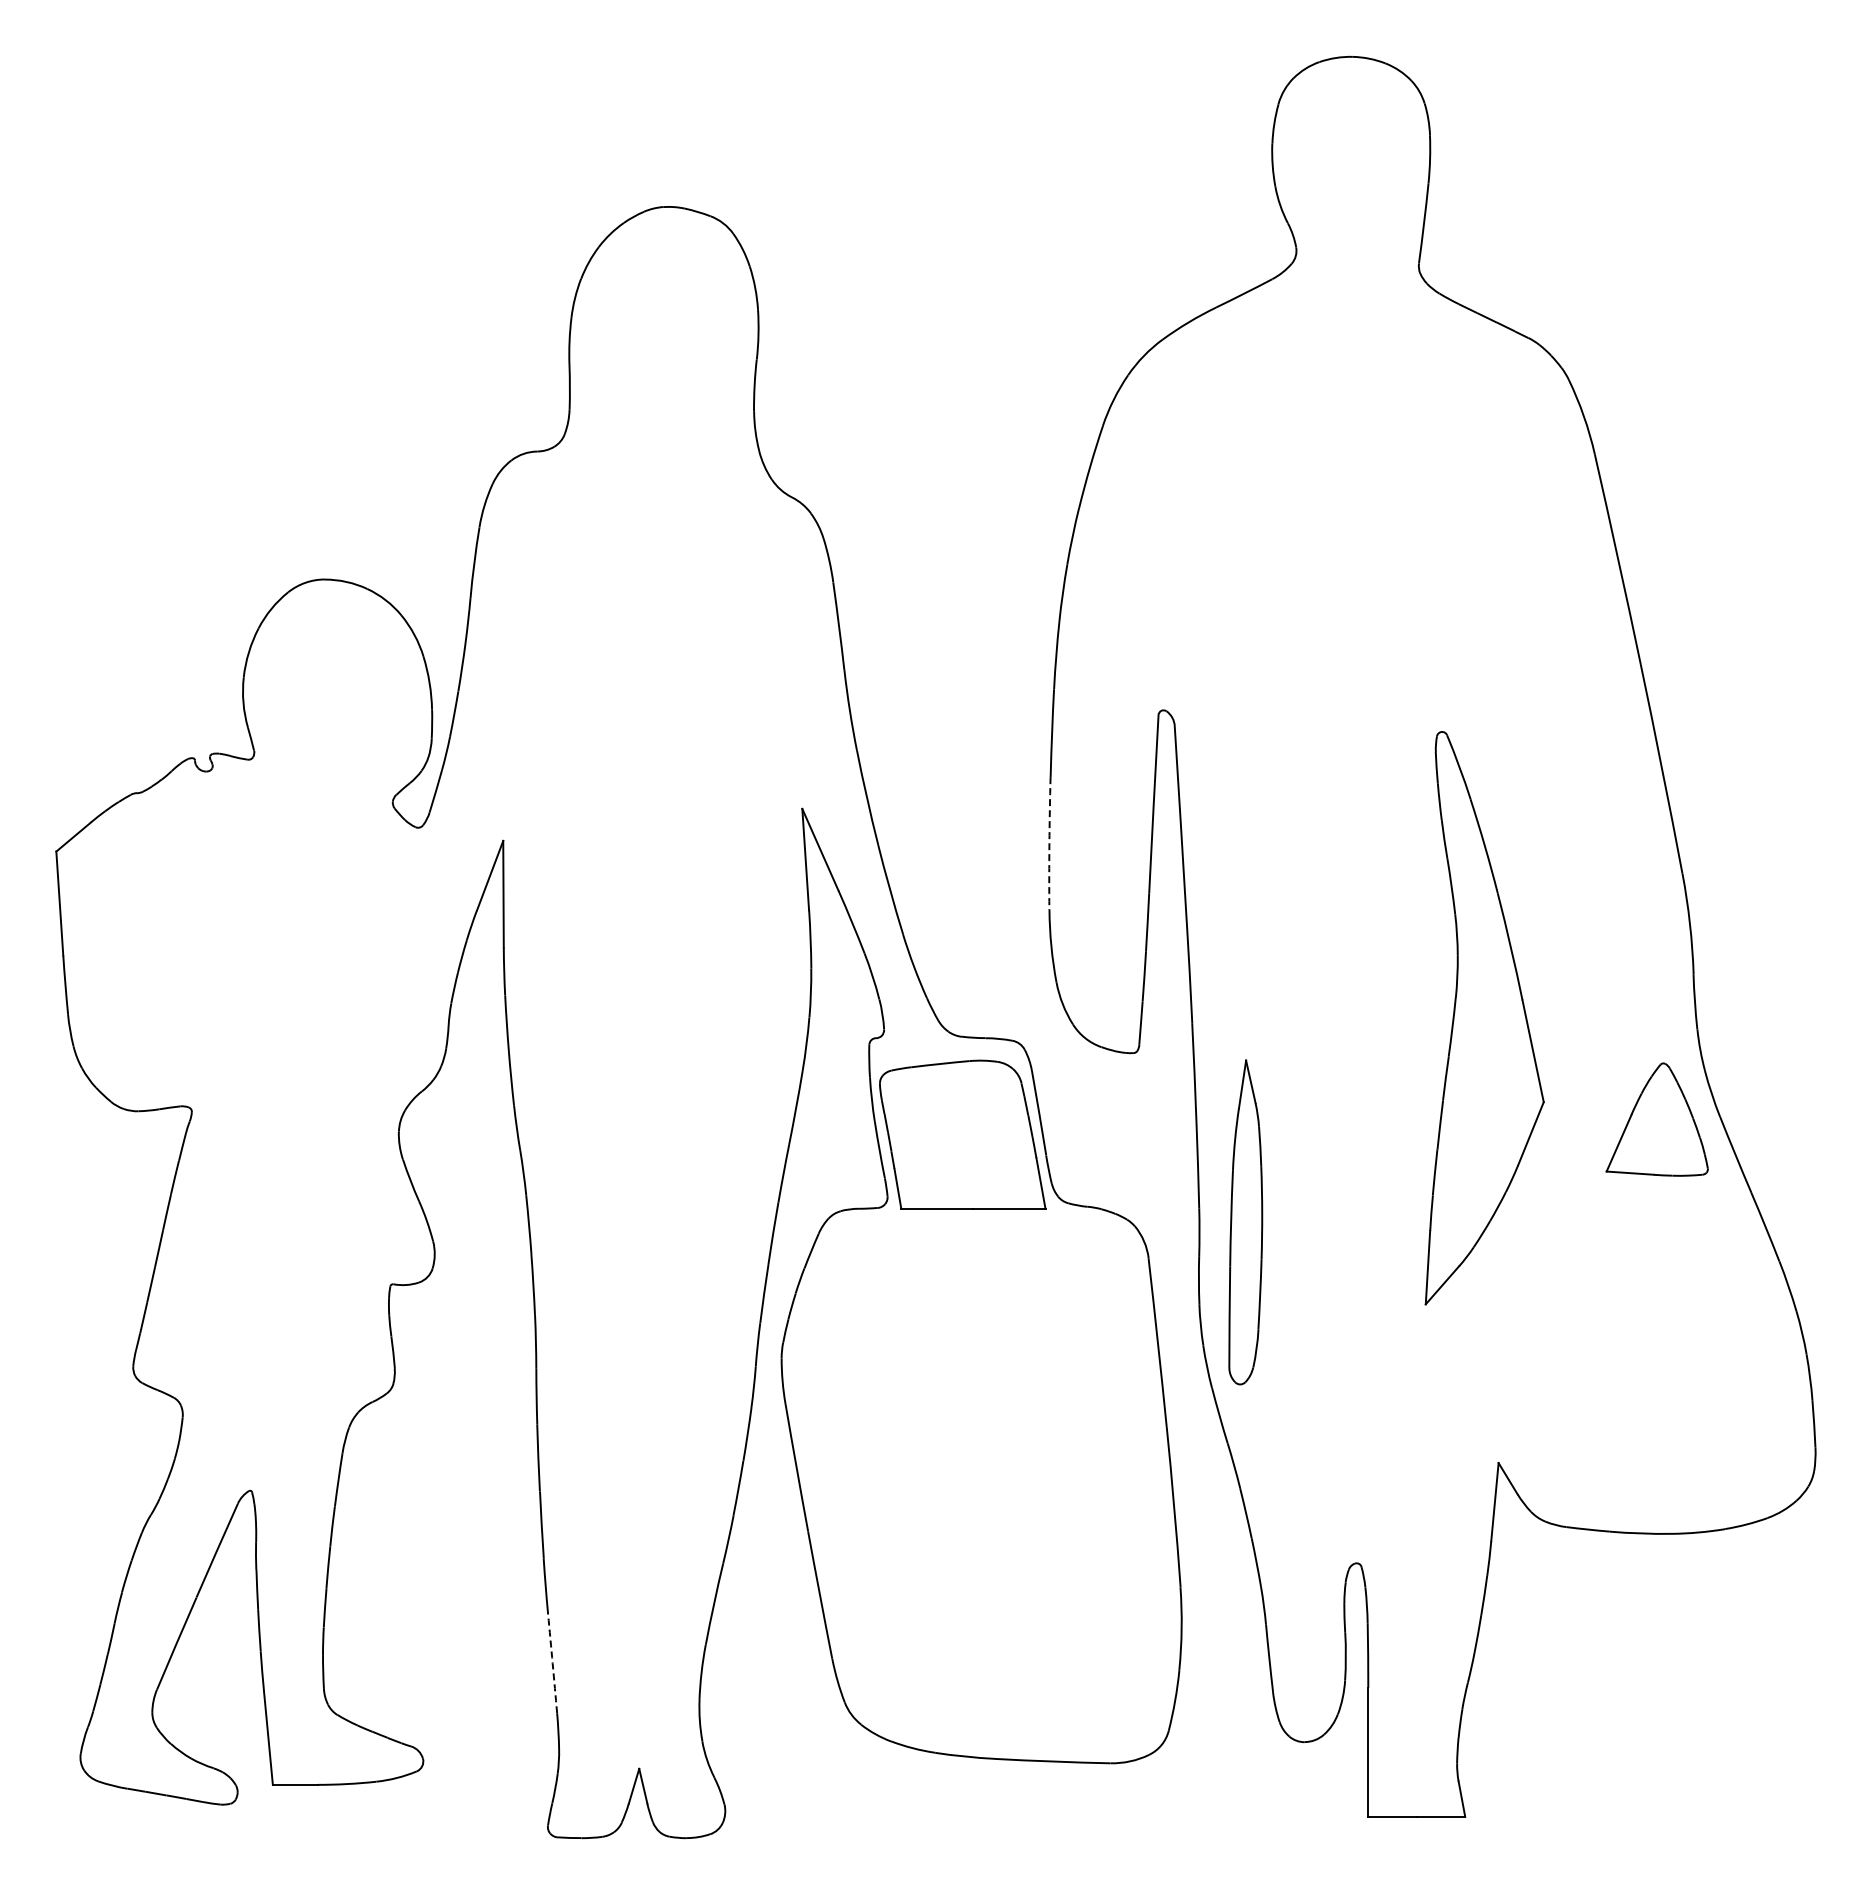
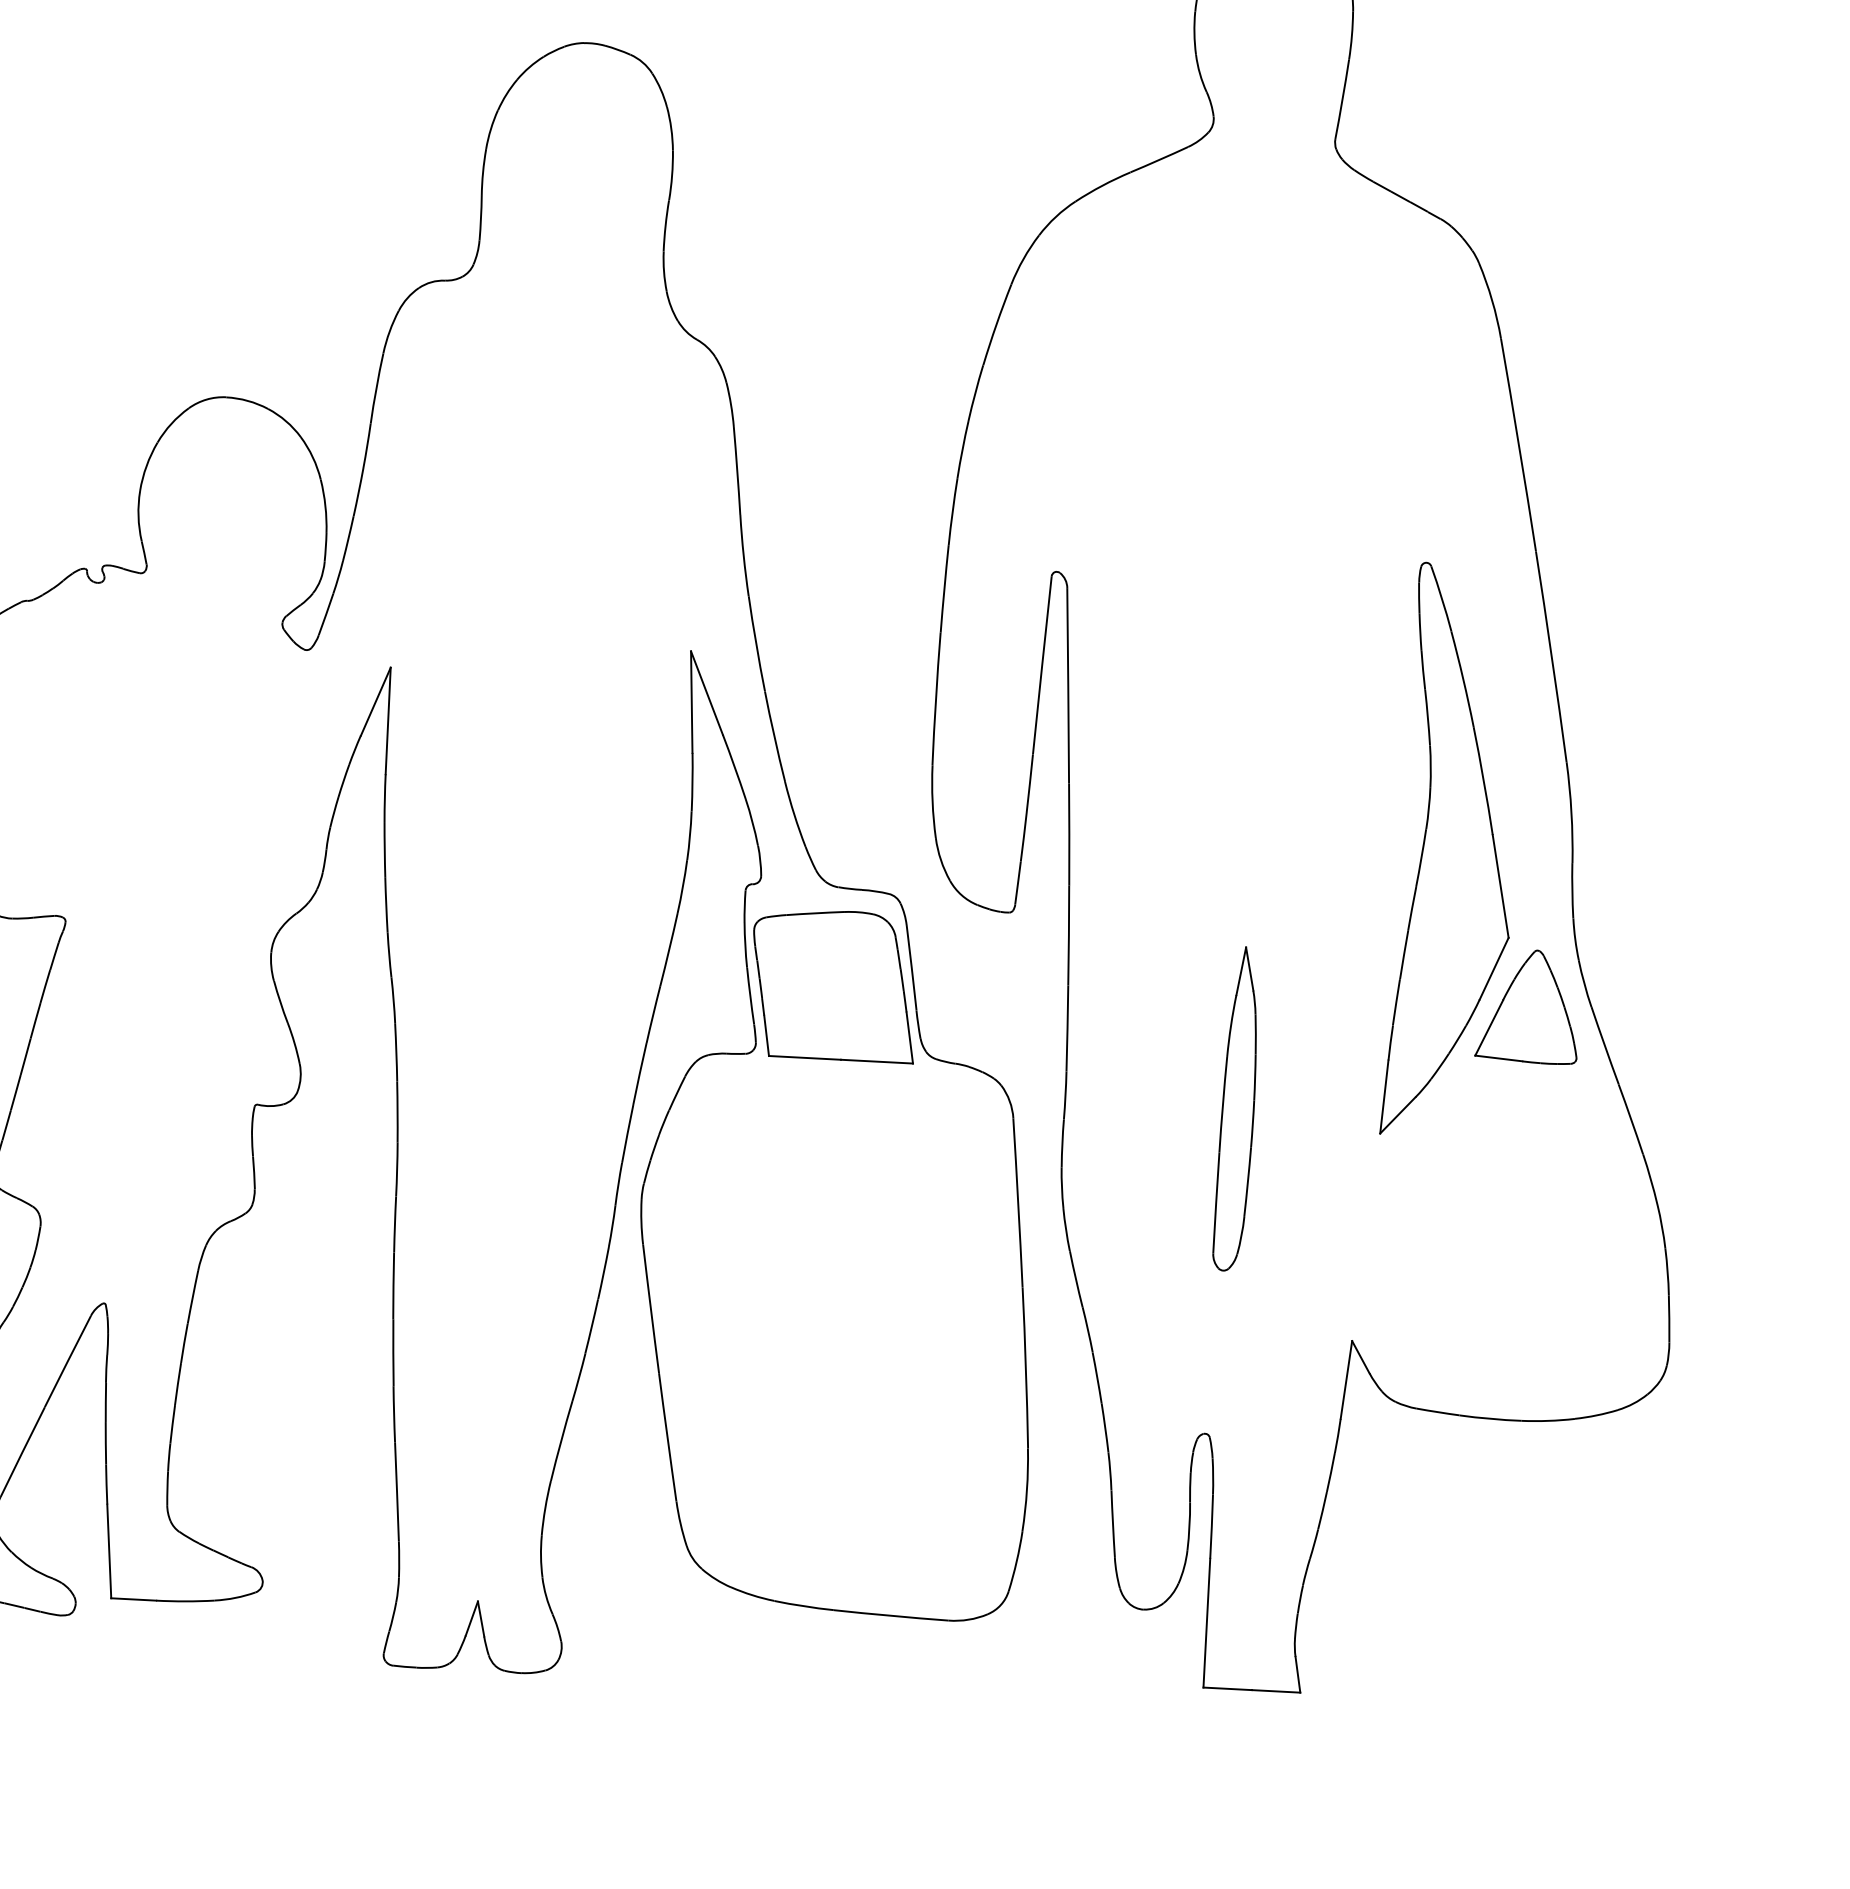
arc: (1049, 843) -> (936, 698), dashed -> solid
part: (1484, 1018) -> (1453, 851), moved
part: (1245, 1222) -> (1237, 1109), moved
arc: (552, 1663) -> (396, 1491), dashed -> solid

